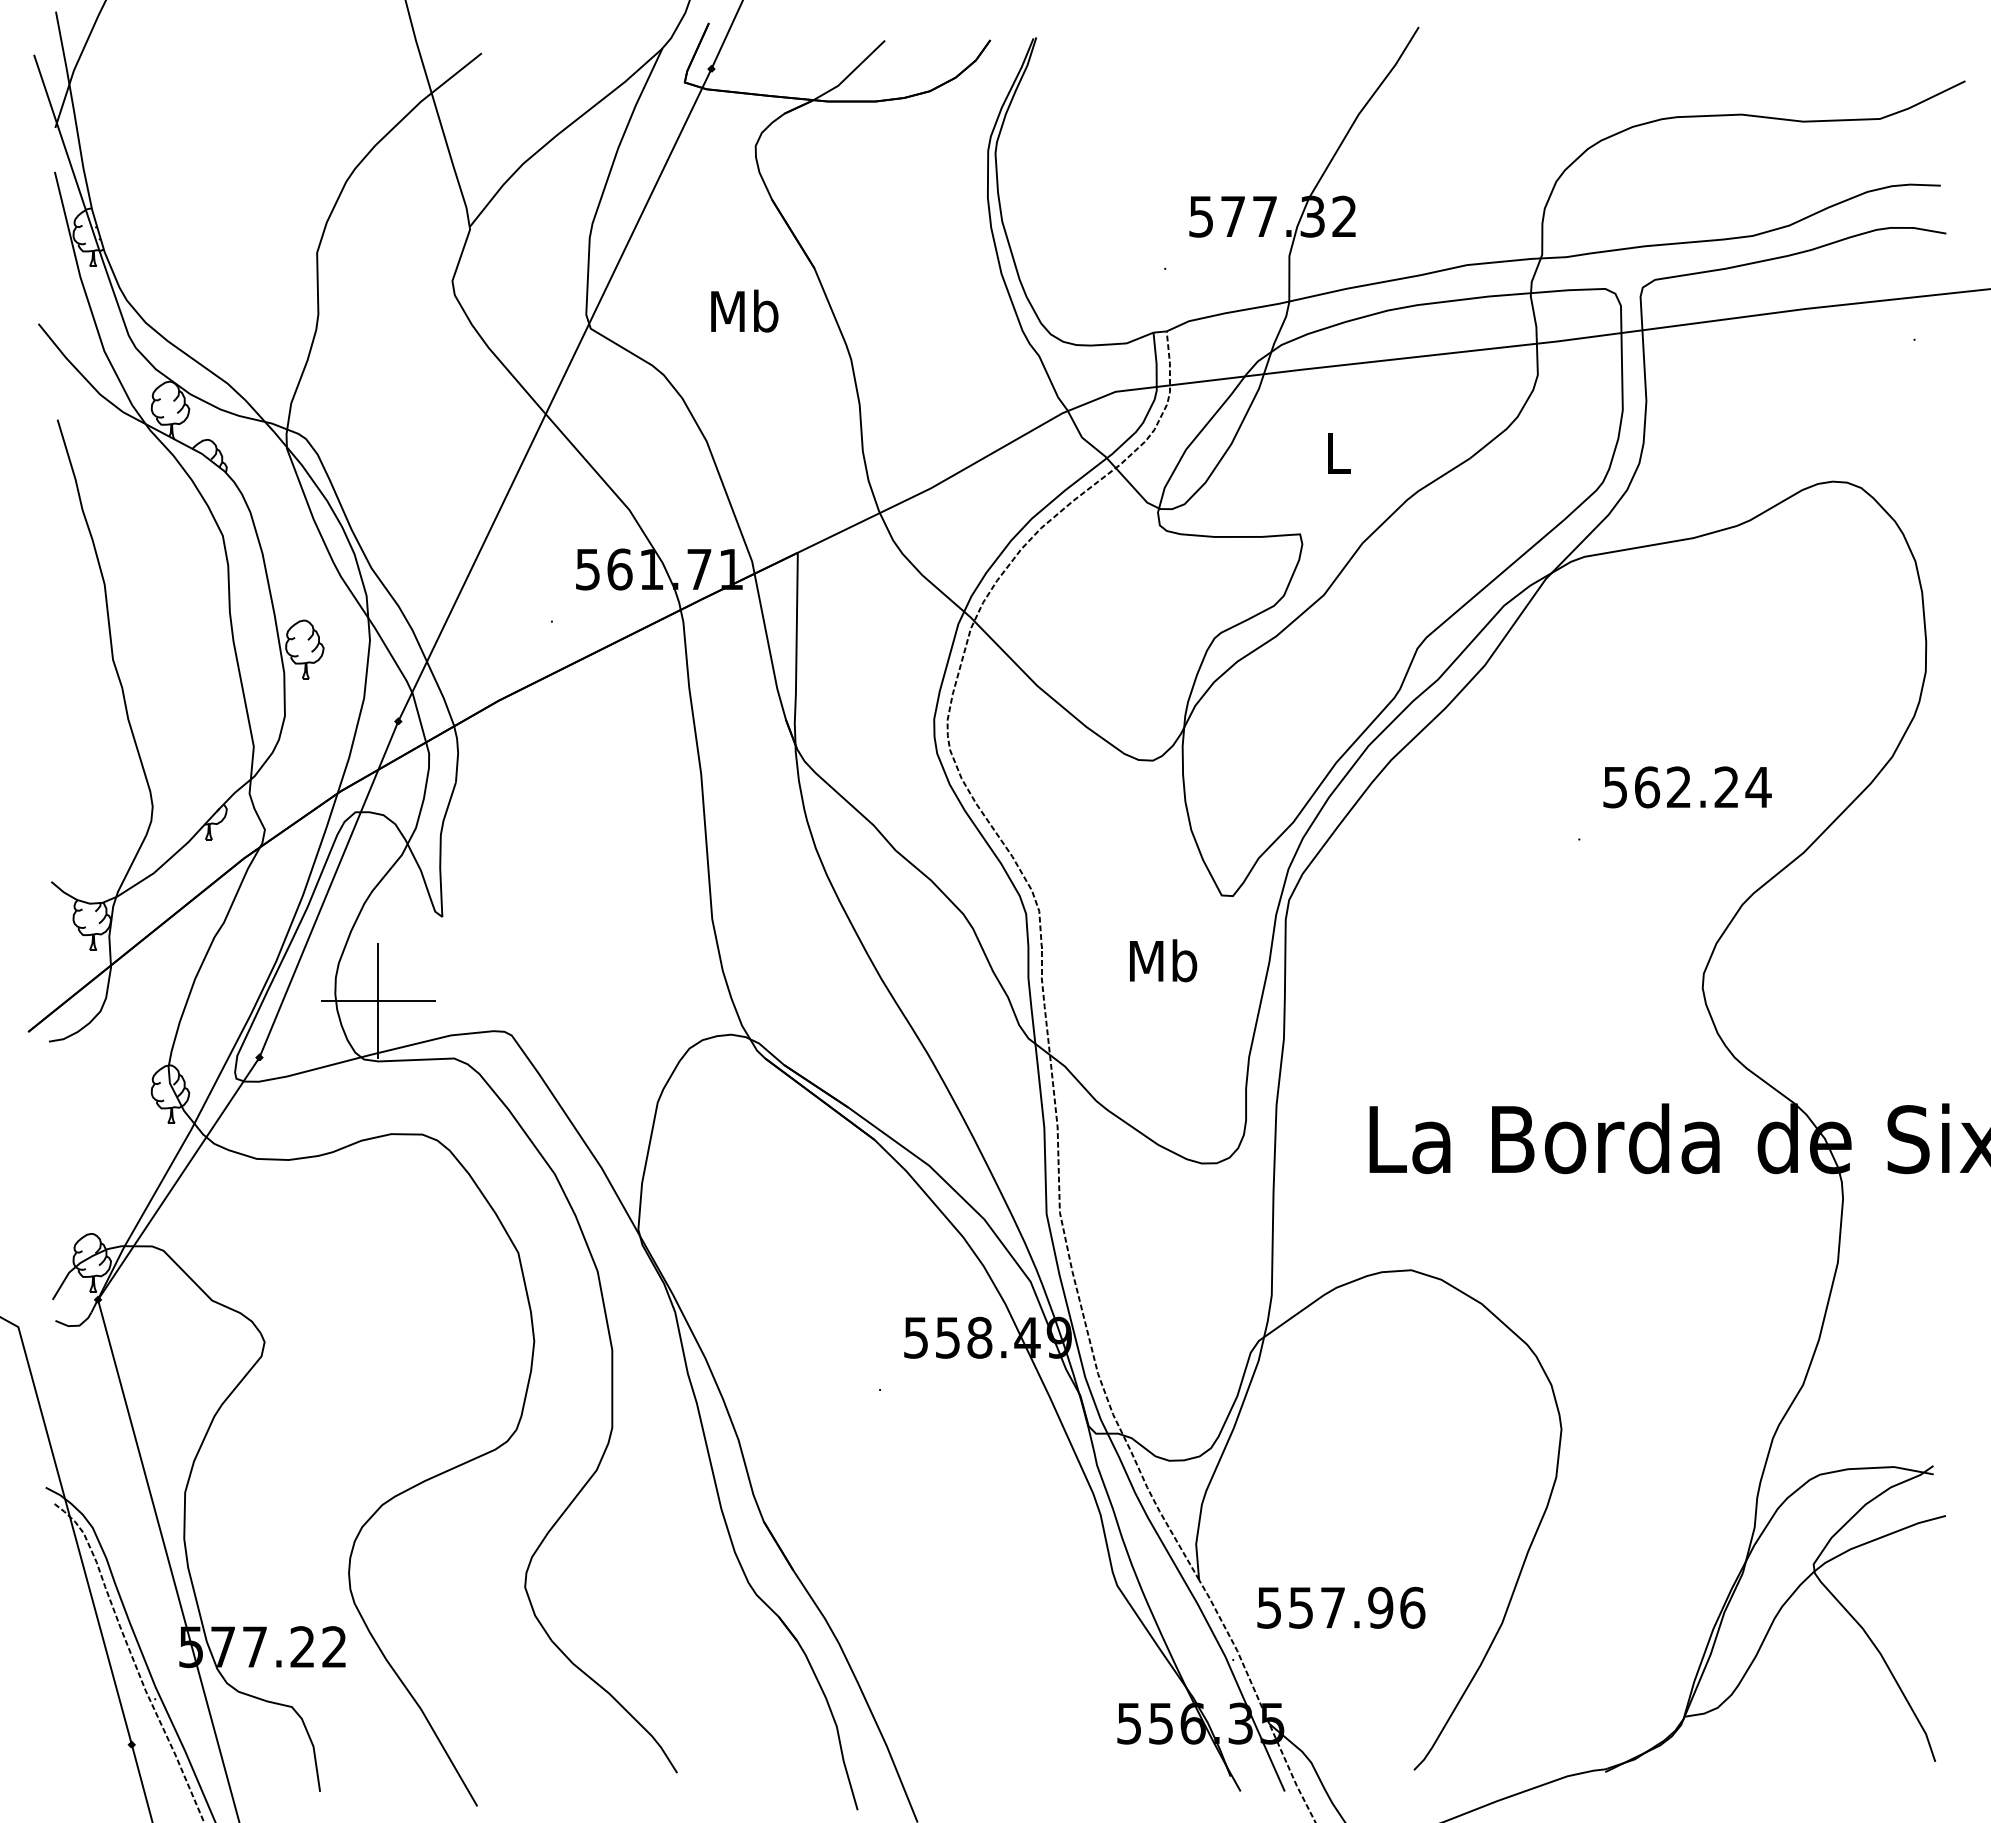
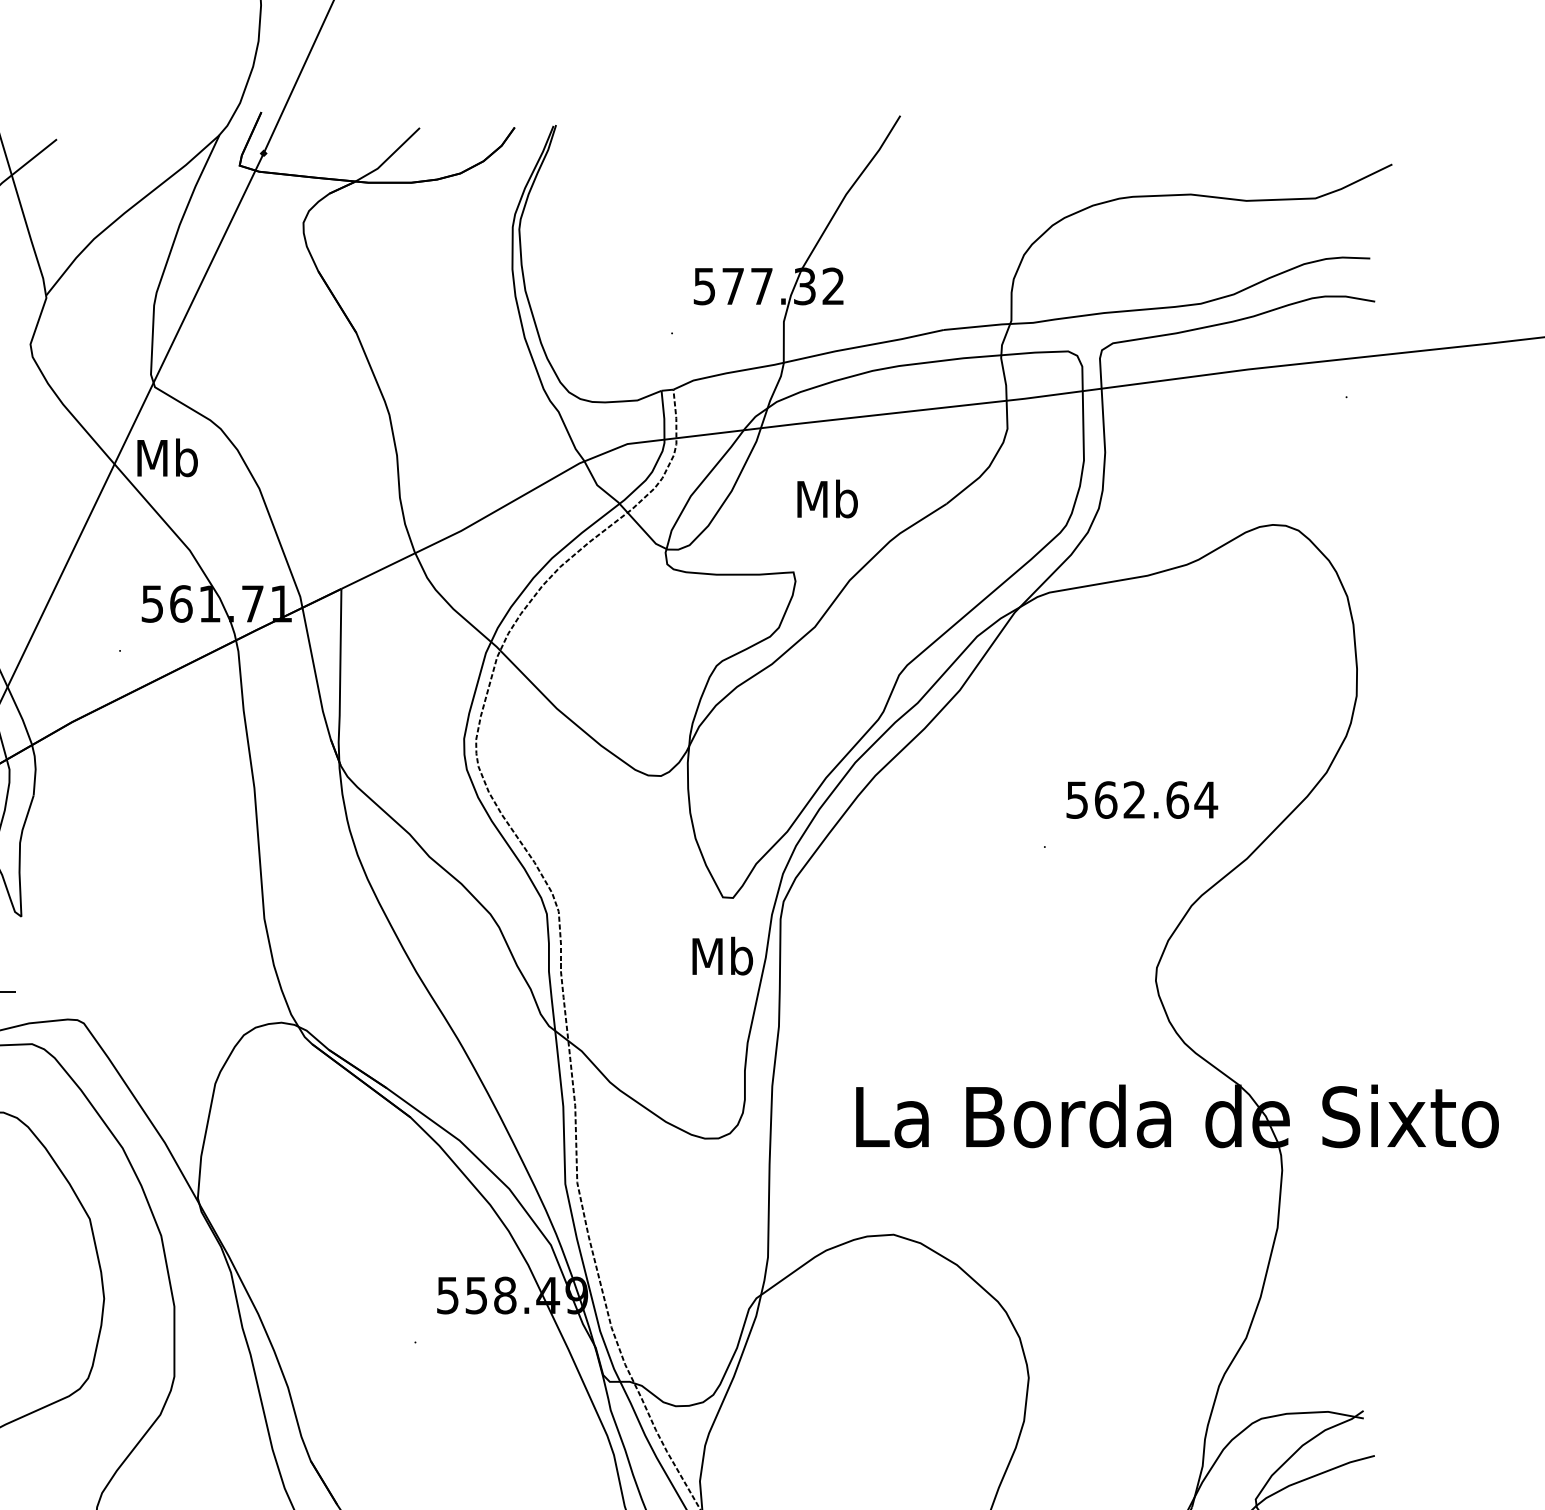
text: (744, 310) -> (167, 457), moved
text: (1337, 452) -> (827, 498), L -> Mb
text: (1726, 787) -> (1177, 800), 562.24 -> 562.64
text: (1163, 960) -> (722, 955), moved

